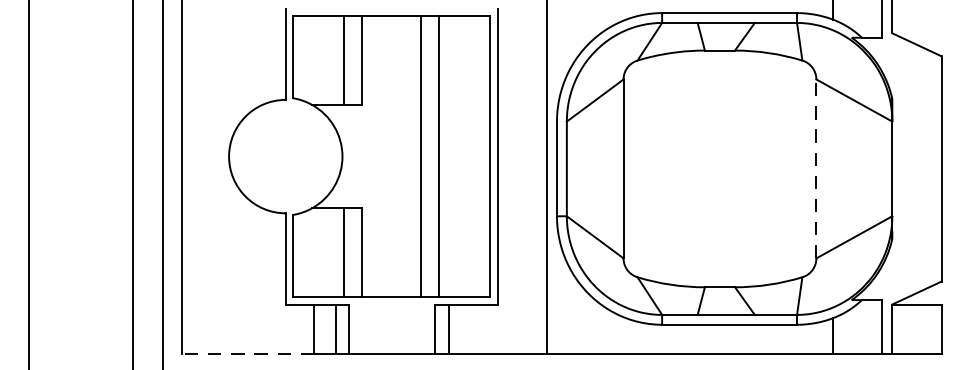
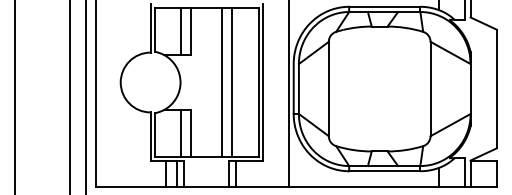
line: (816, 167) -> (430, 88), dashed -> solid
line: (247, 353) -> (130, 186), dashed -> solid

